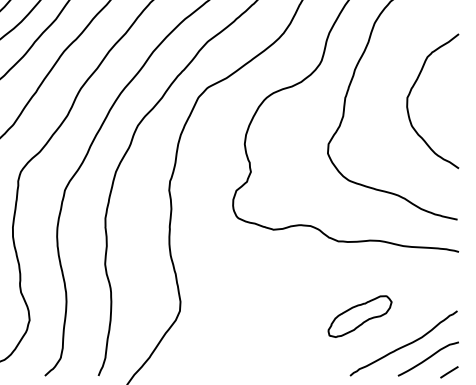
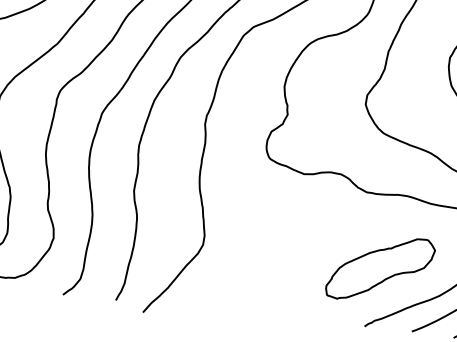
part: (359, 316) -> (379, 268), size x1.67

